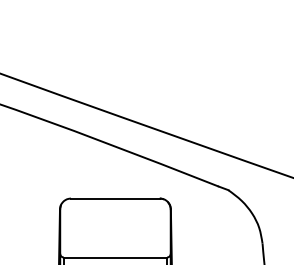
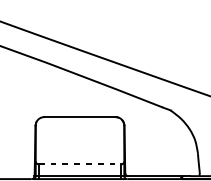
line: (115, 257) -> (80, 164), solid -> dashed

